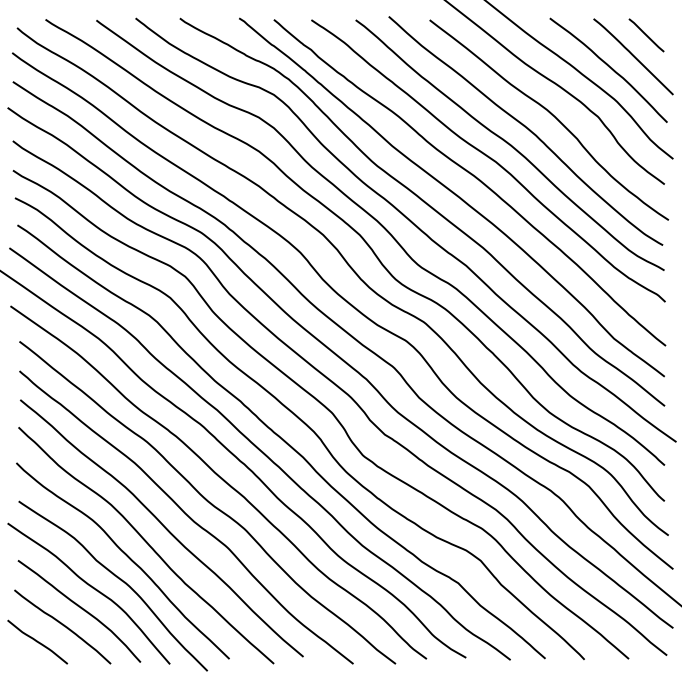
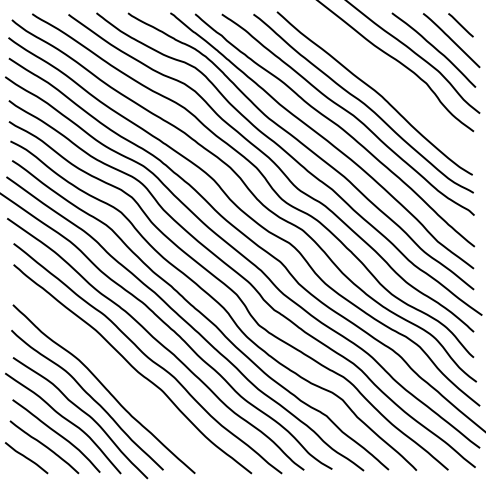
curve: (551, 115) -> (393, 82), removed
curve: (162, 526) -> (115, 375), removed

